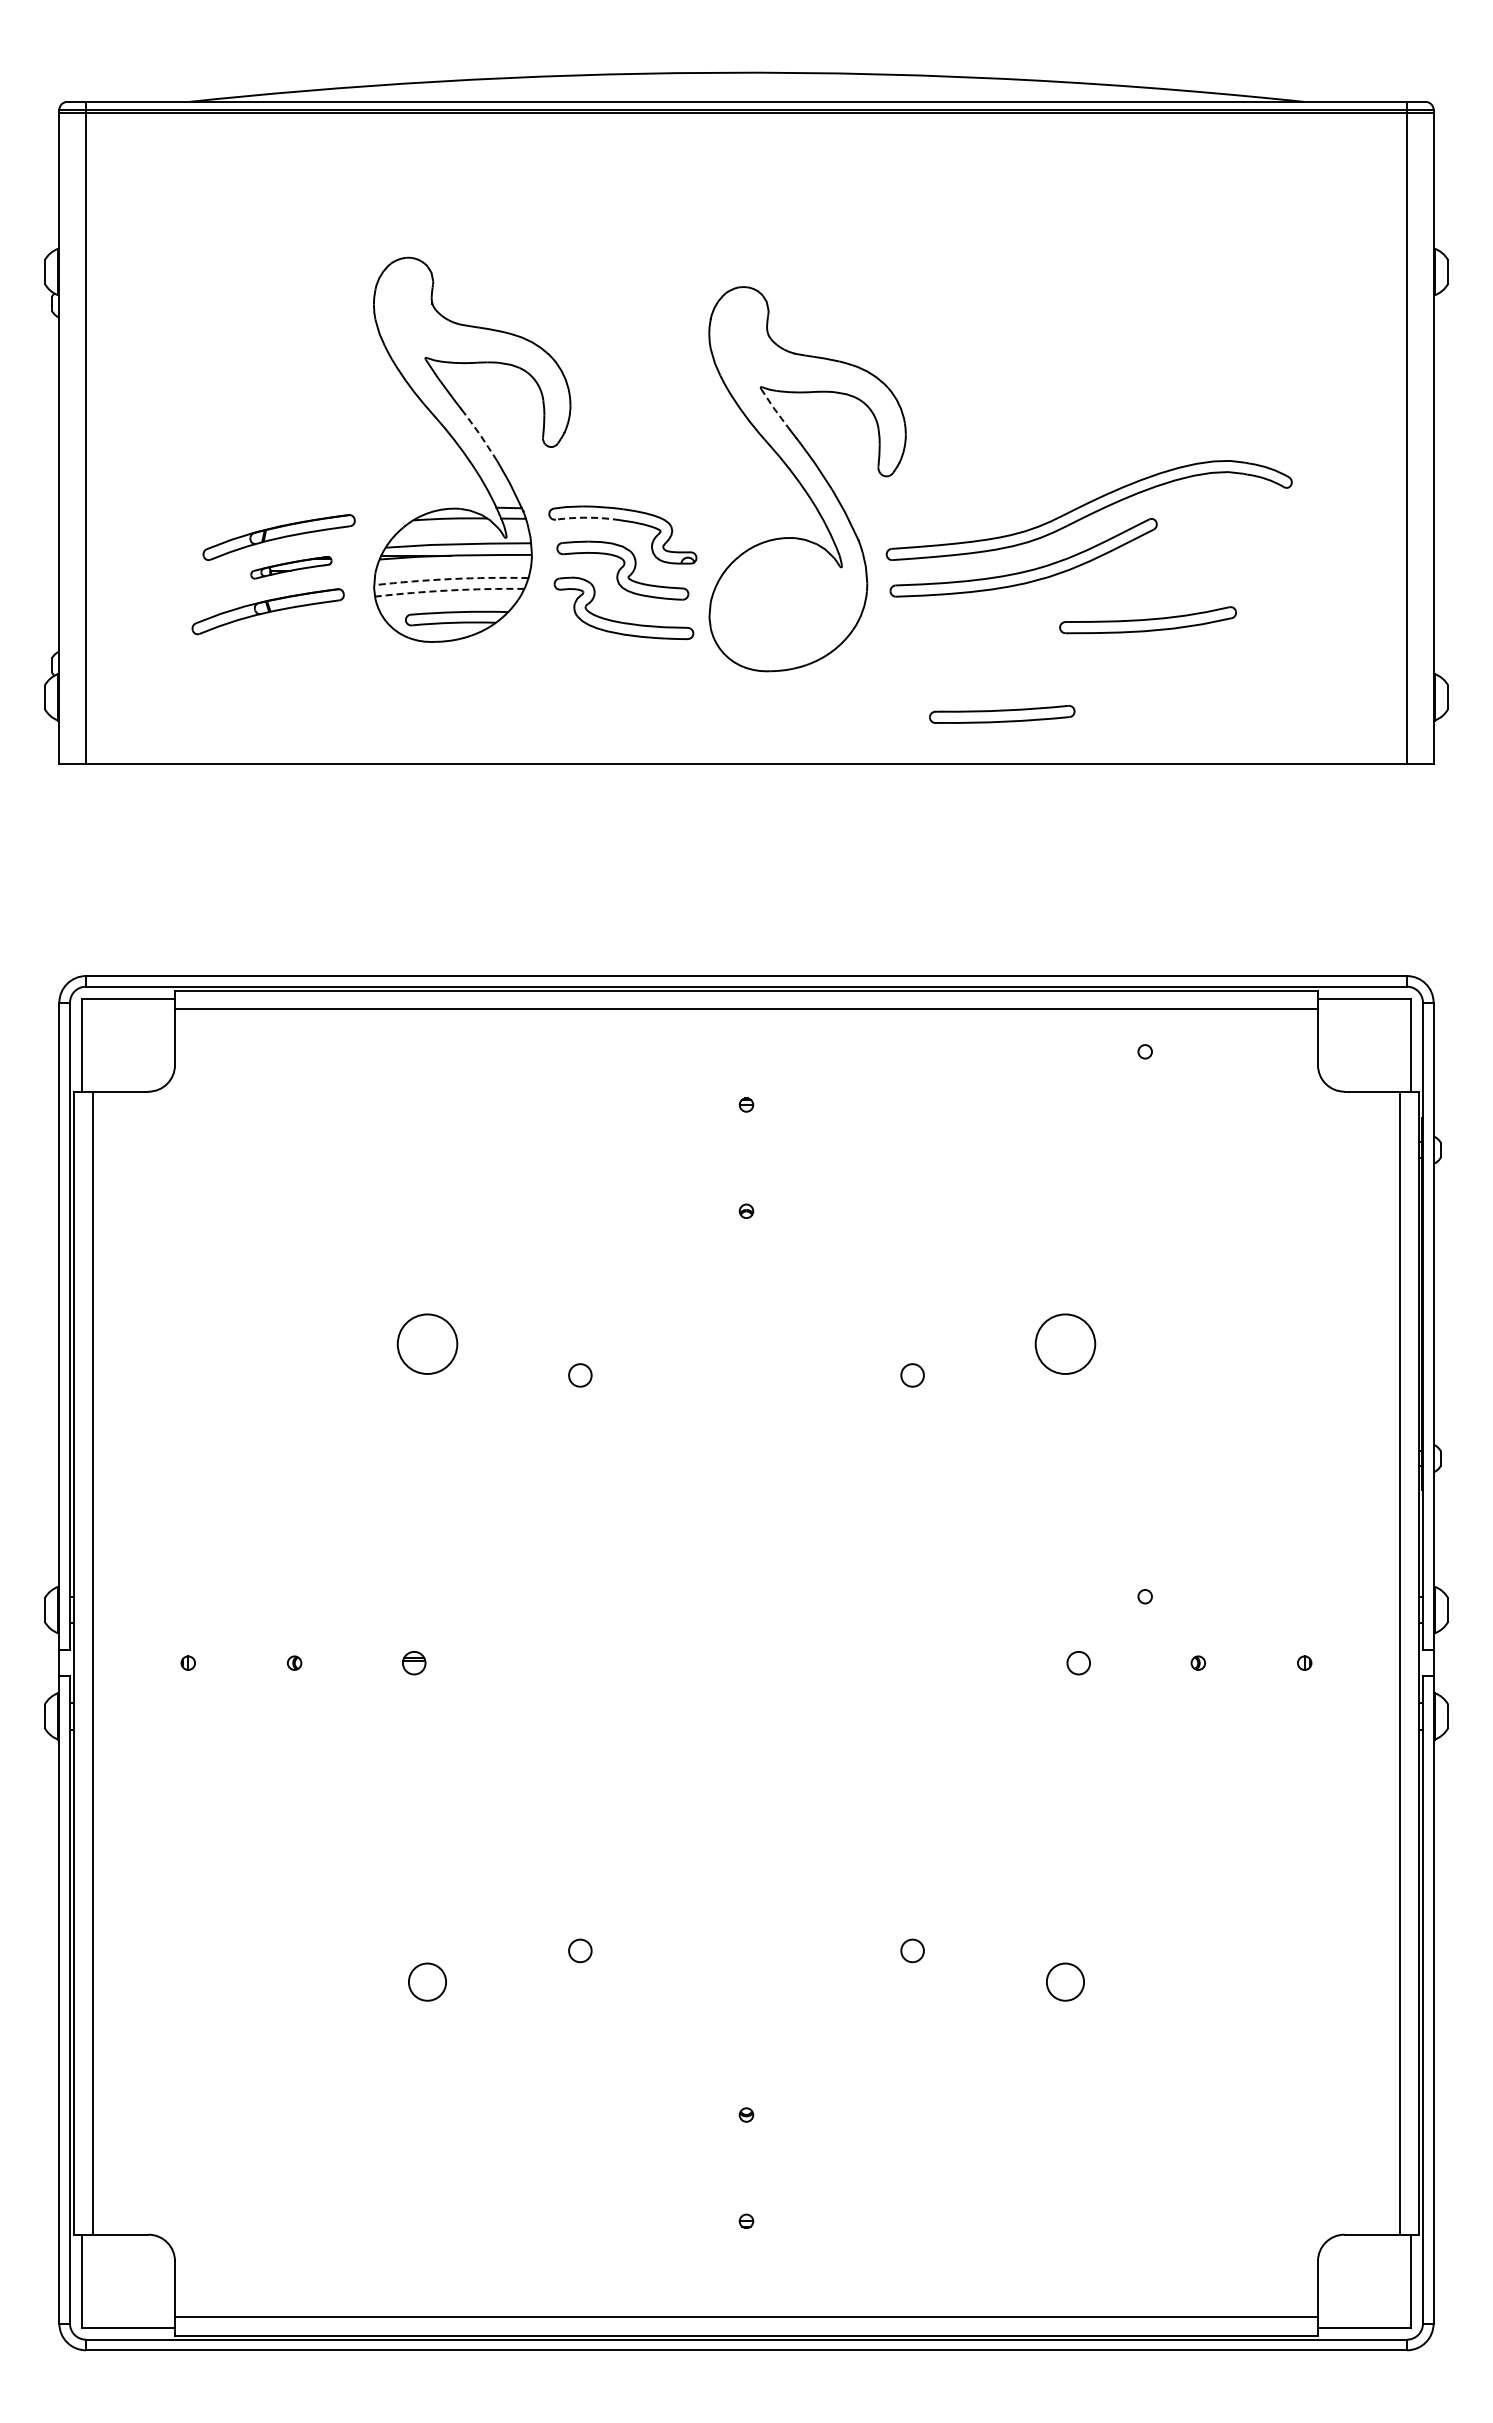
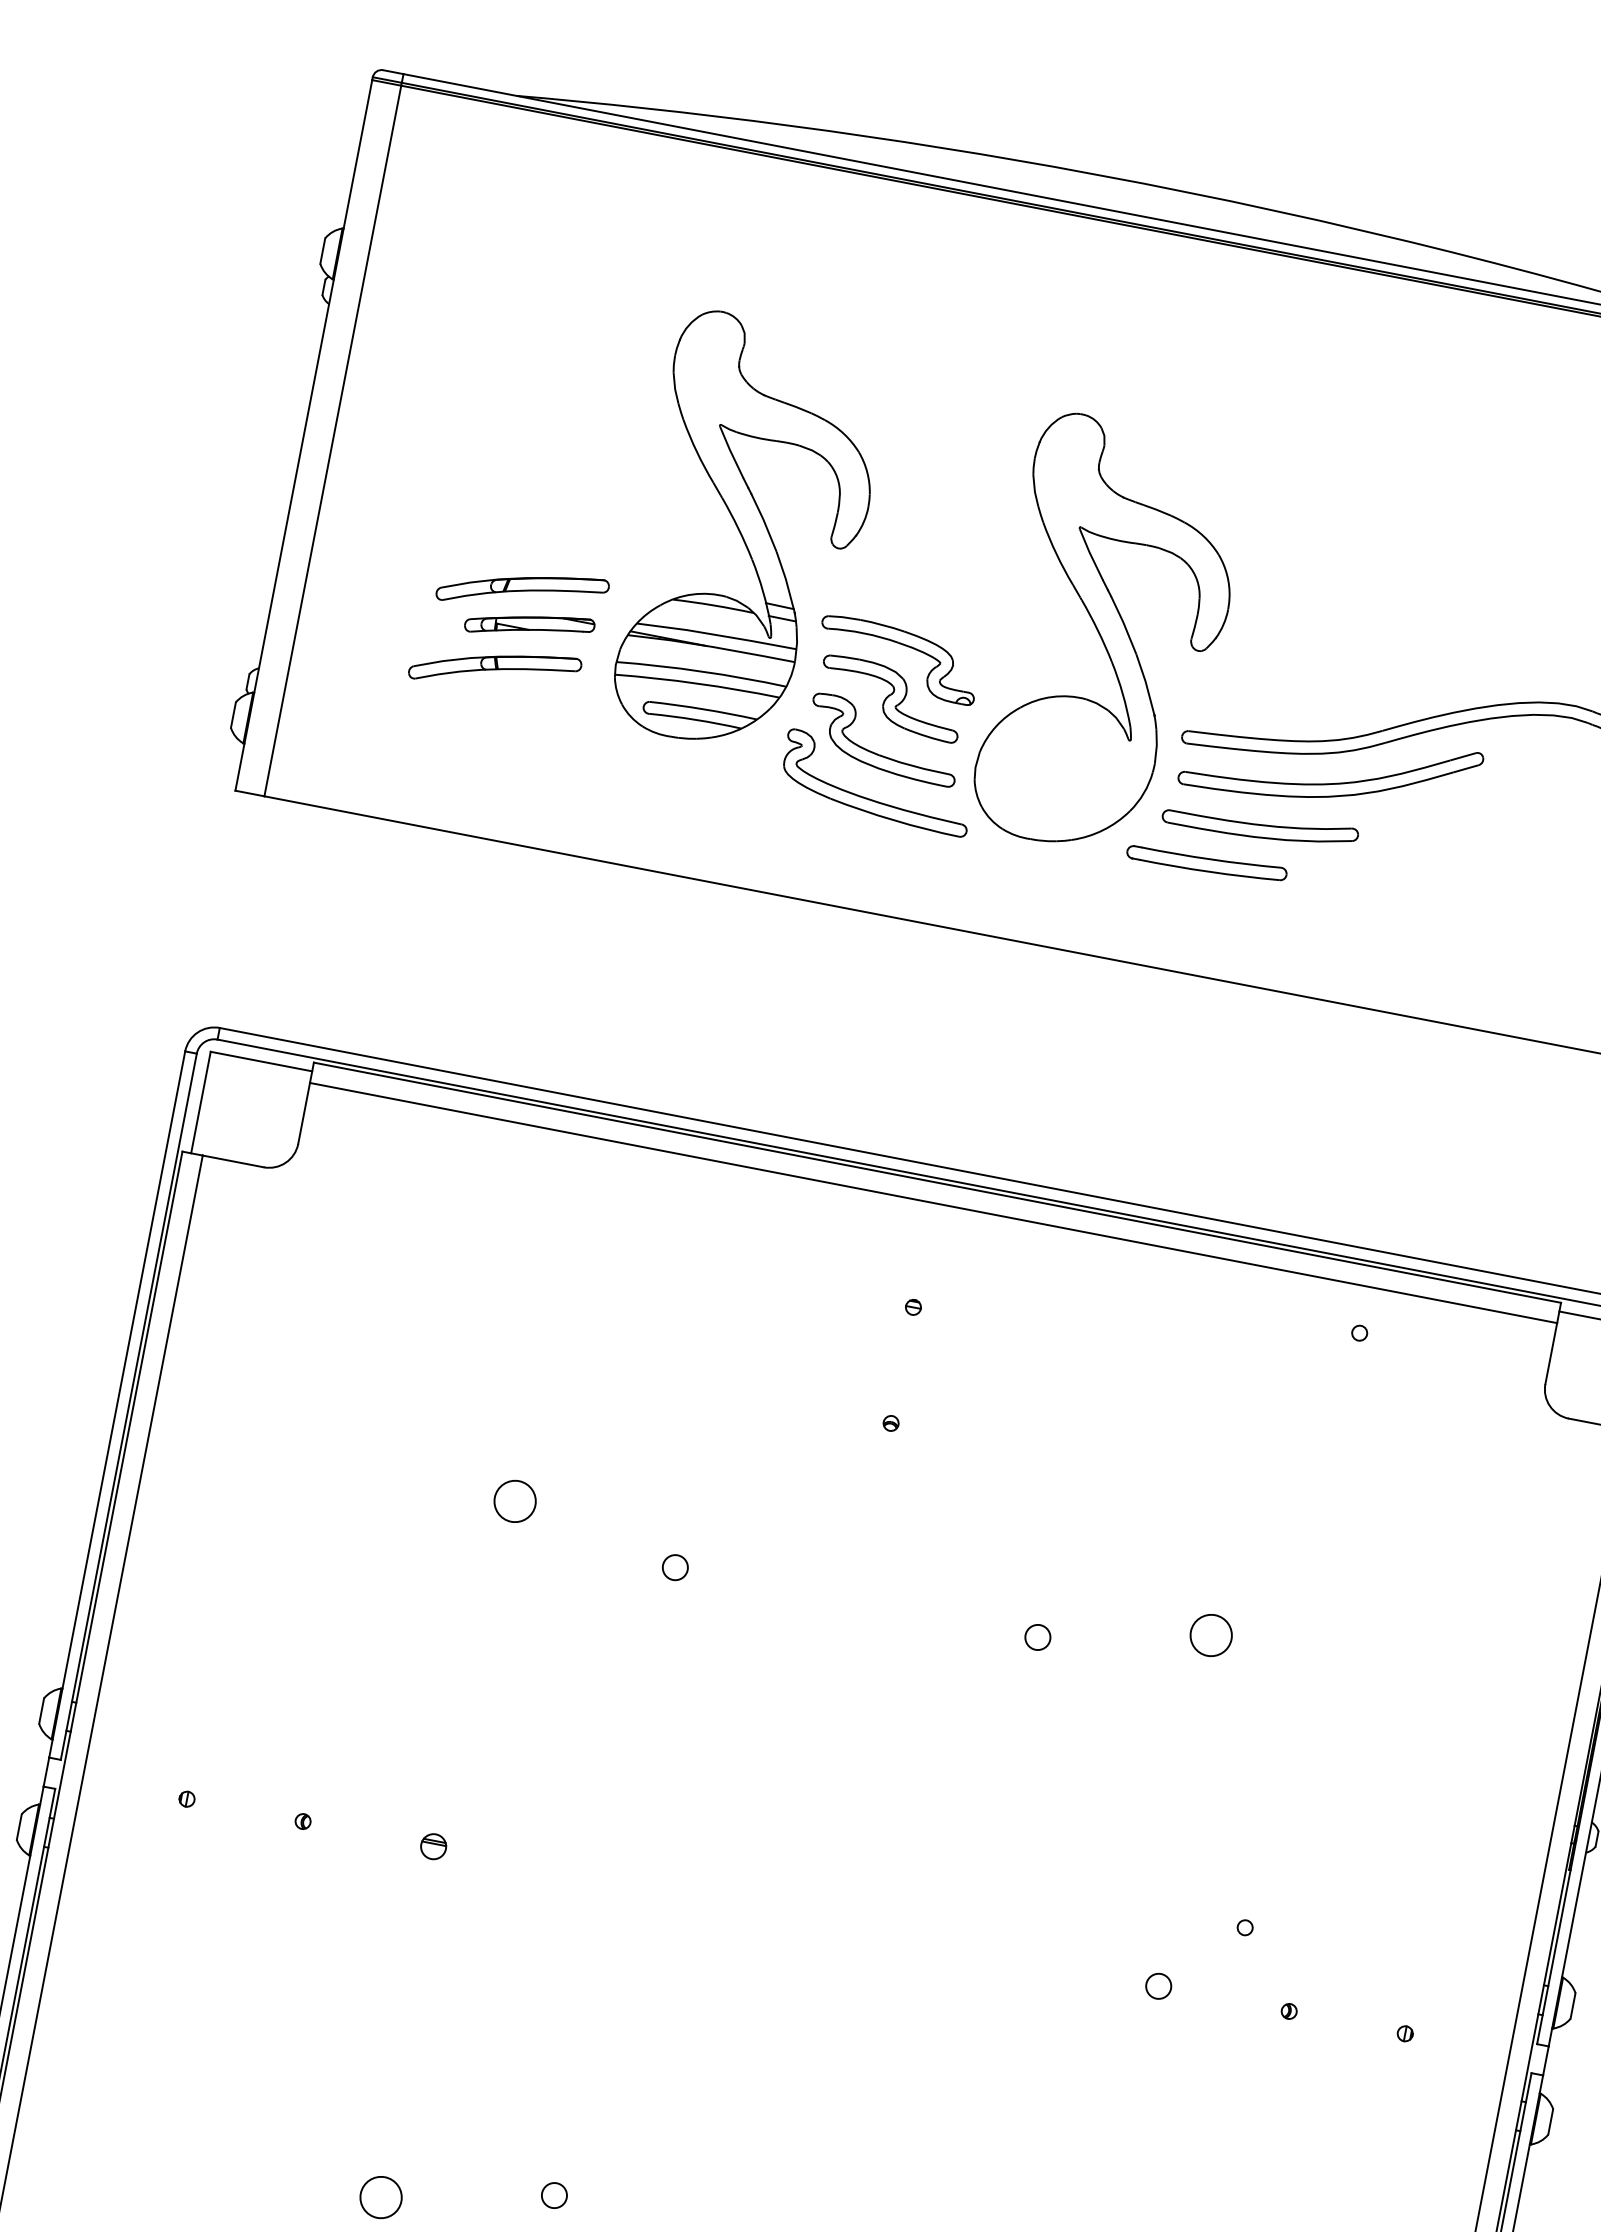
line: (774, 409) -> (1090, 554), dashed -> solid
line: (480, 435) -> (763, 521), dashed -> solid
arc: (587, 517) -> (863, 632), dashed -> solid
part: (291, 567) -> (529, 625), size x1.43
arc: (451, 579) -> (701, 672), dashed -> solid
arc: (449, 590) -> (697, 683), dashed -> solid
part: (1147, 620) -> (1259, 825), moved
part: (622, 662) -> (871, 798), added
part: (1002, 714) -> (1207, 863), moved
circle: (427, 1343) -> (515, 1500), size x0.62
circle: (1065, 1343) -> (1211, 1634), size x0.62

